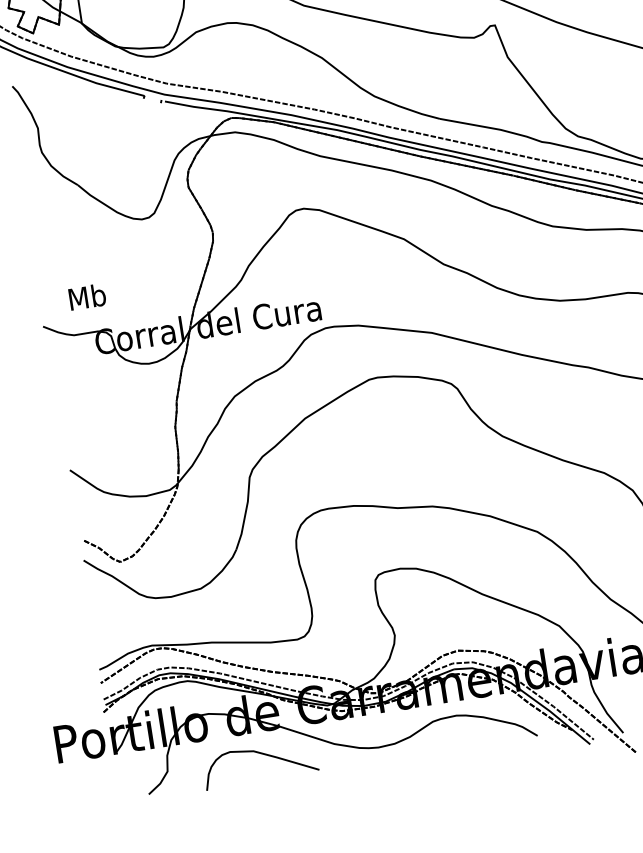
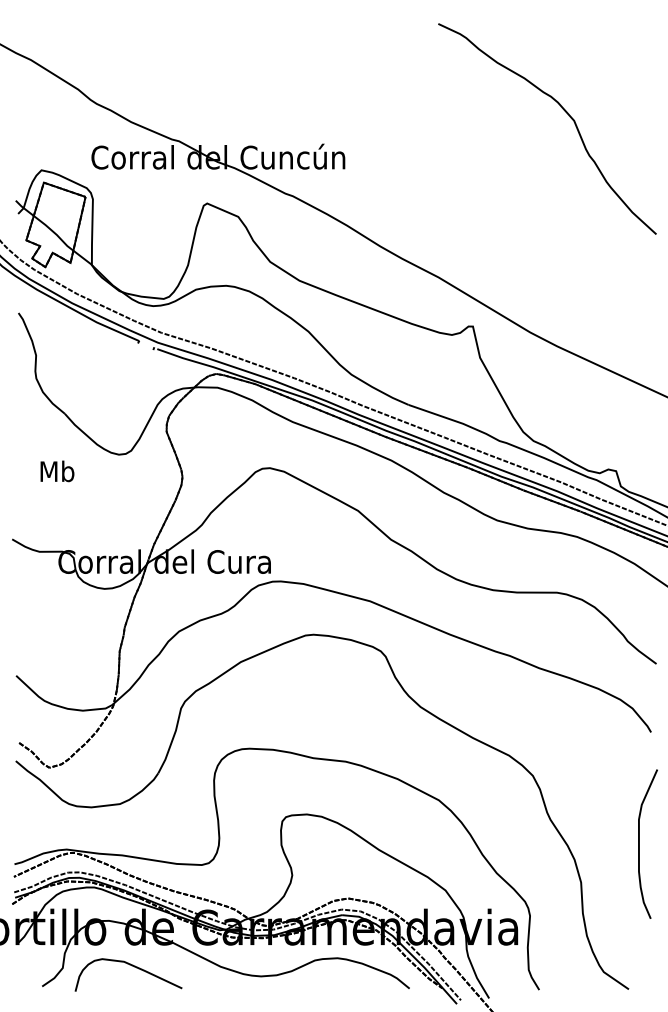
text: (87, 297) -> (57, 471), moved
curve: (263, 754) -> (132, 966), moved

